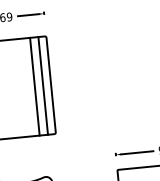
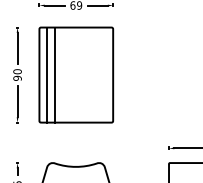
line: (43, 85) -> (105, 74), removed
line: (34, 86) -> (97, 74), removed

